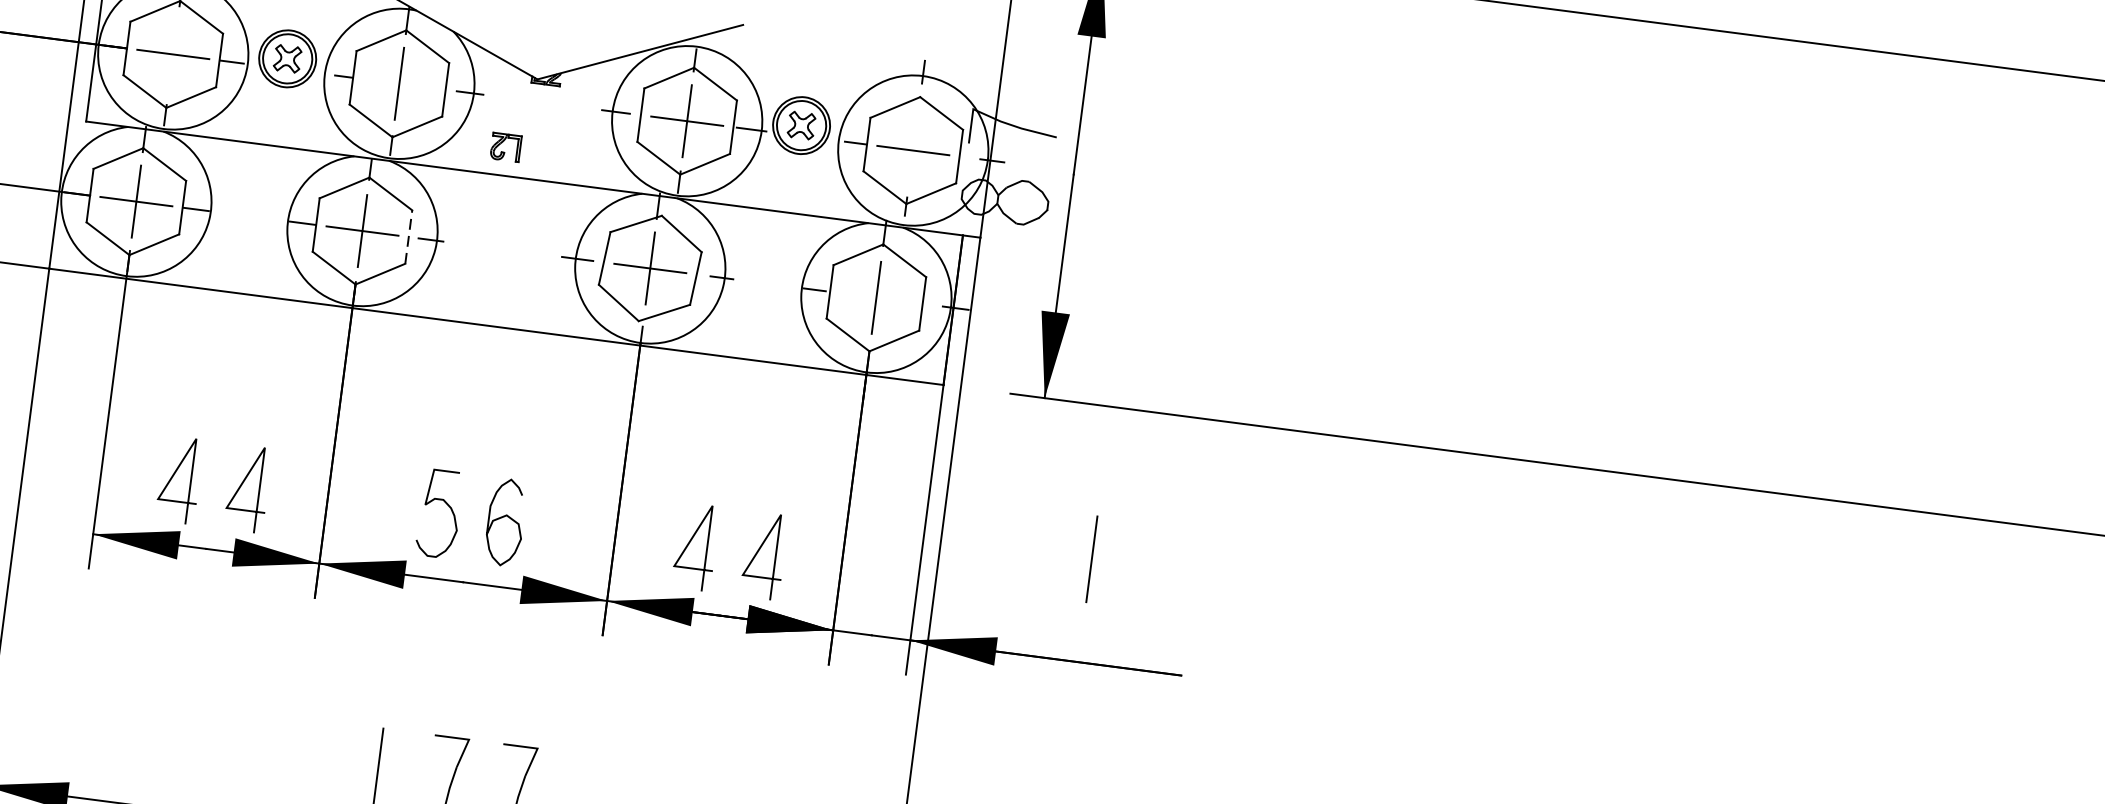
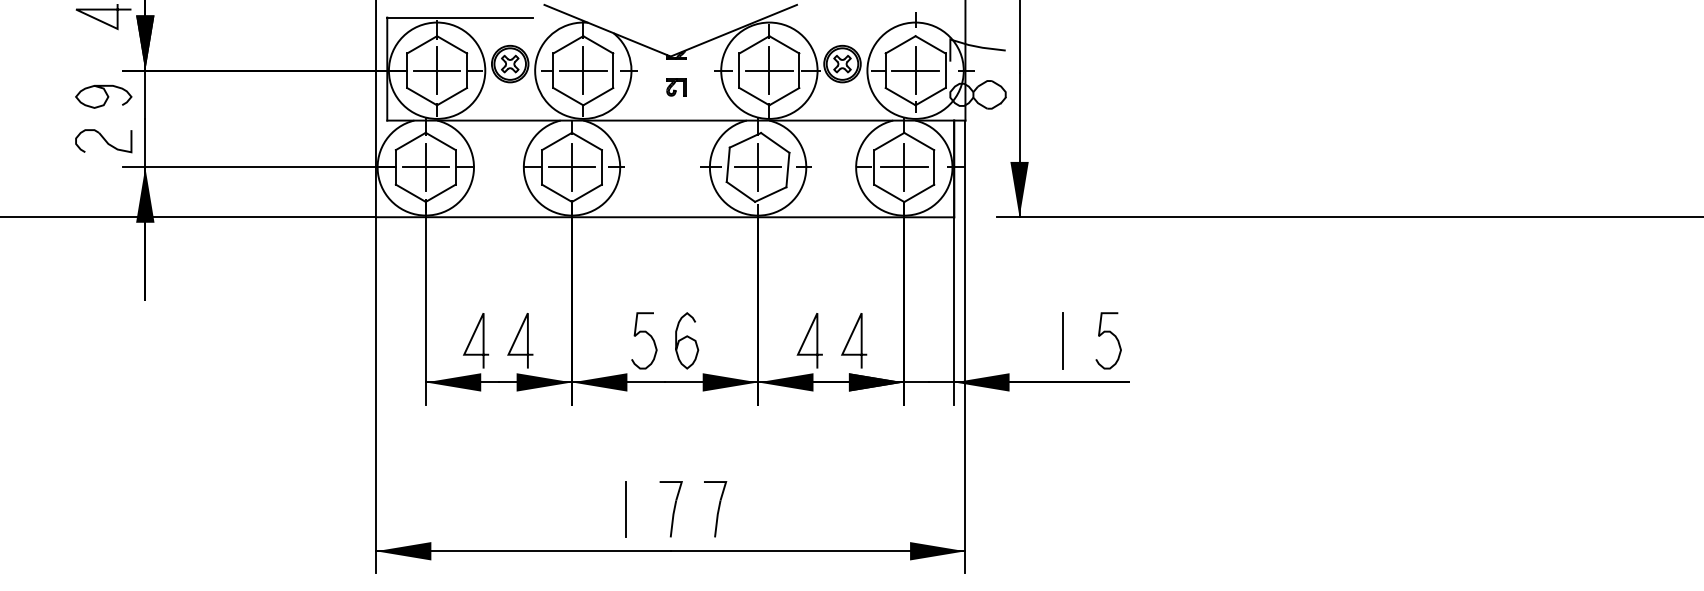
line: (173, 54) -> (437, 70), added
line: (399, 83) -> (583, 70), added
part: (506, 147) -> (676, 87), moved
line: (913, 150) -> (915, 70), added
line: (408, 235) -> (601, 166), dashed -> solid
line: (876, 297) -> (904, 167), added
line: (1091, 558) -> (1062, 340), moved
curve: (1163, 597) -> (1111, 334), added

